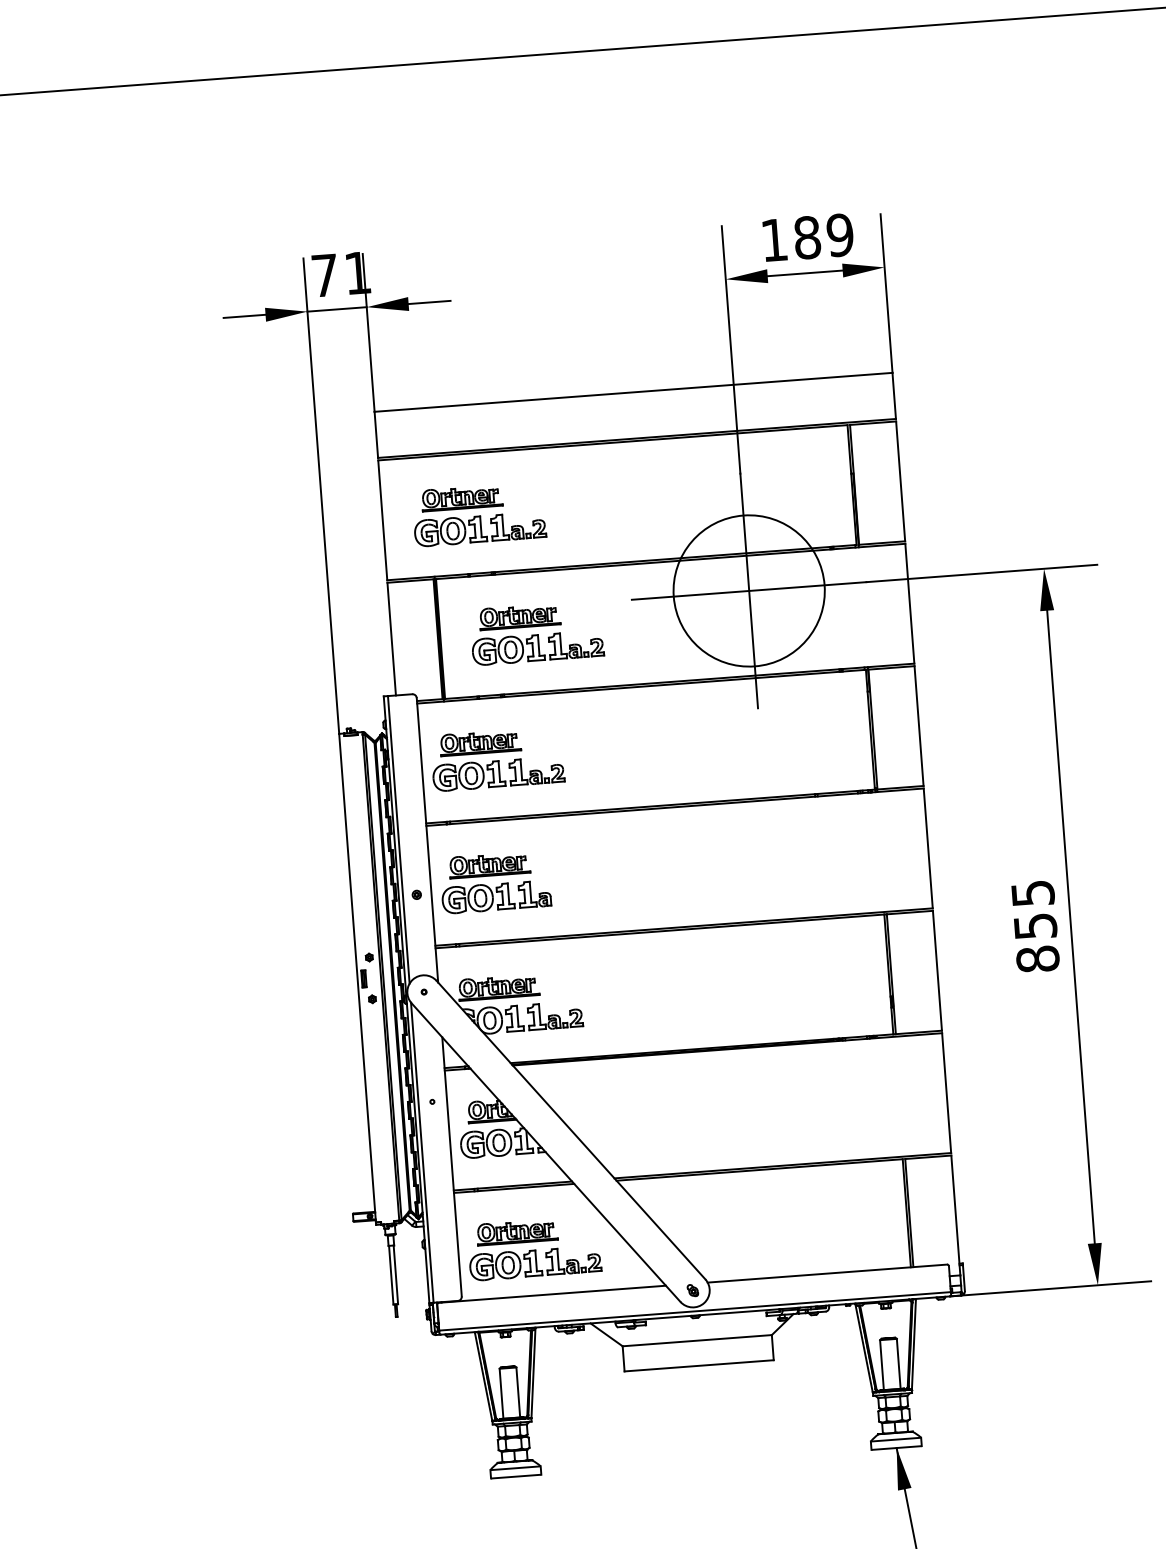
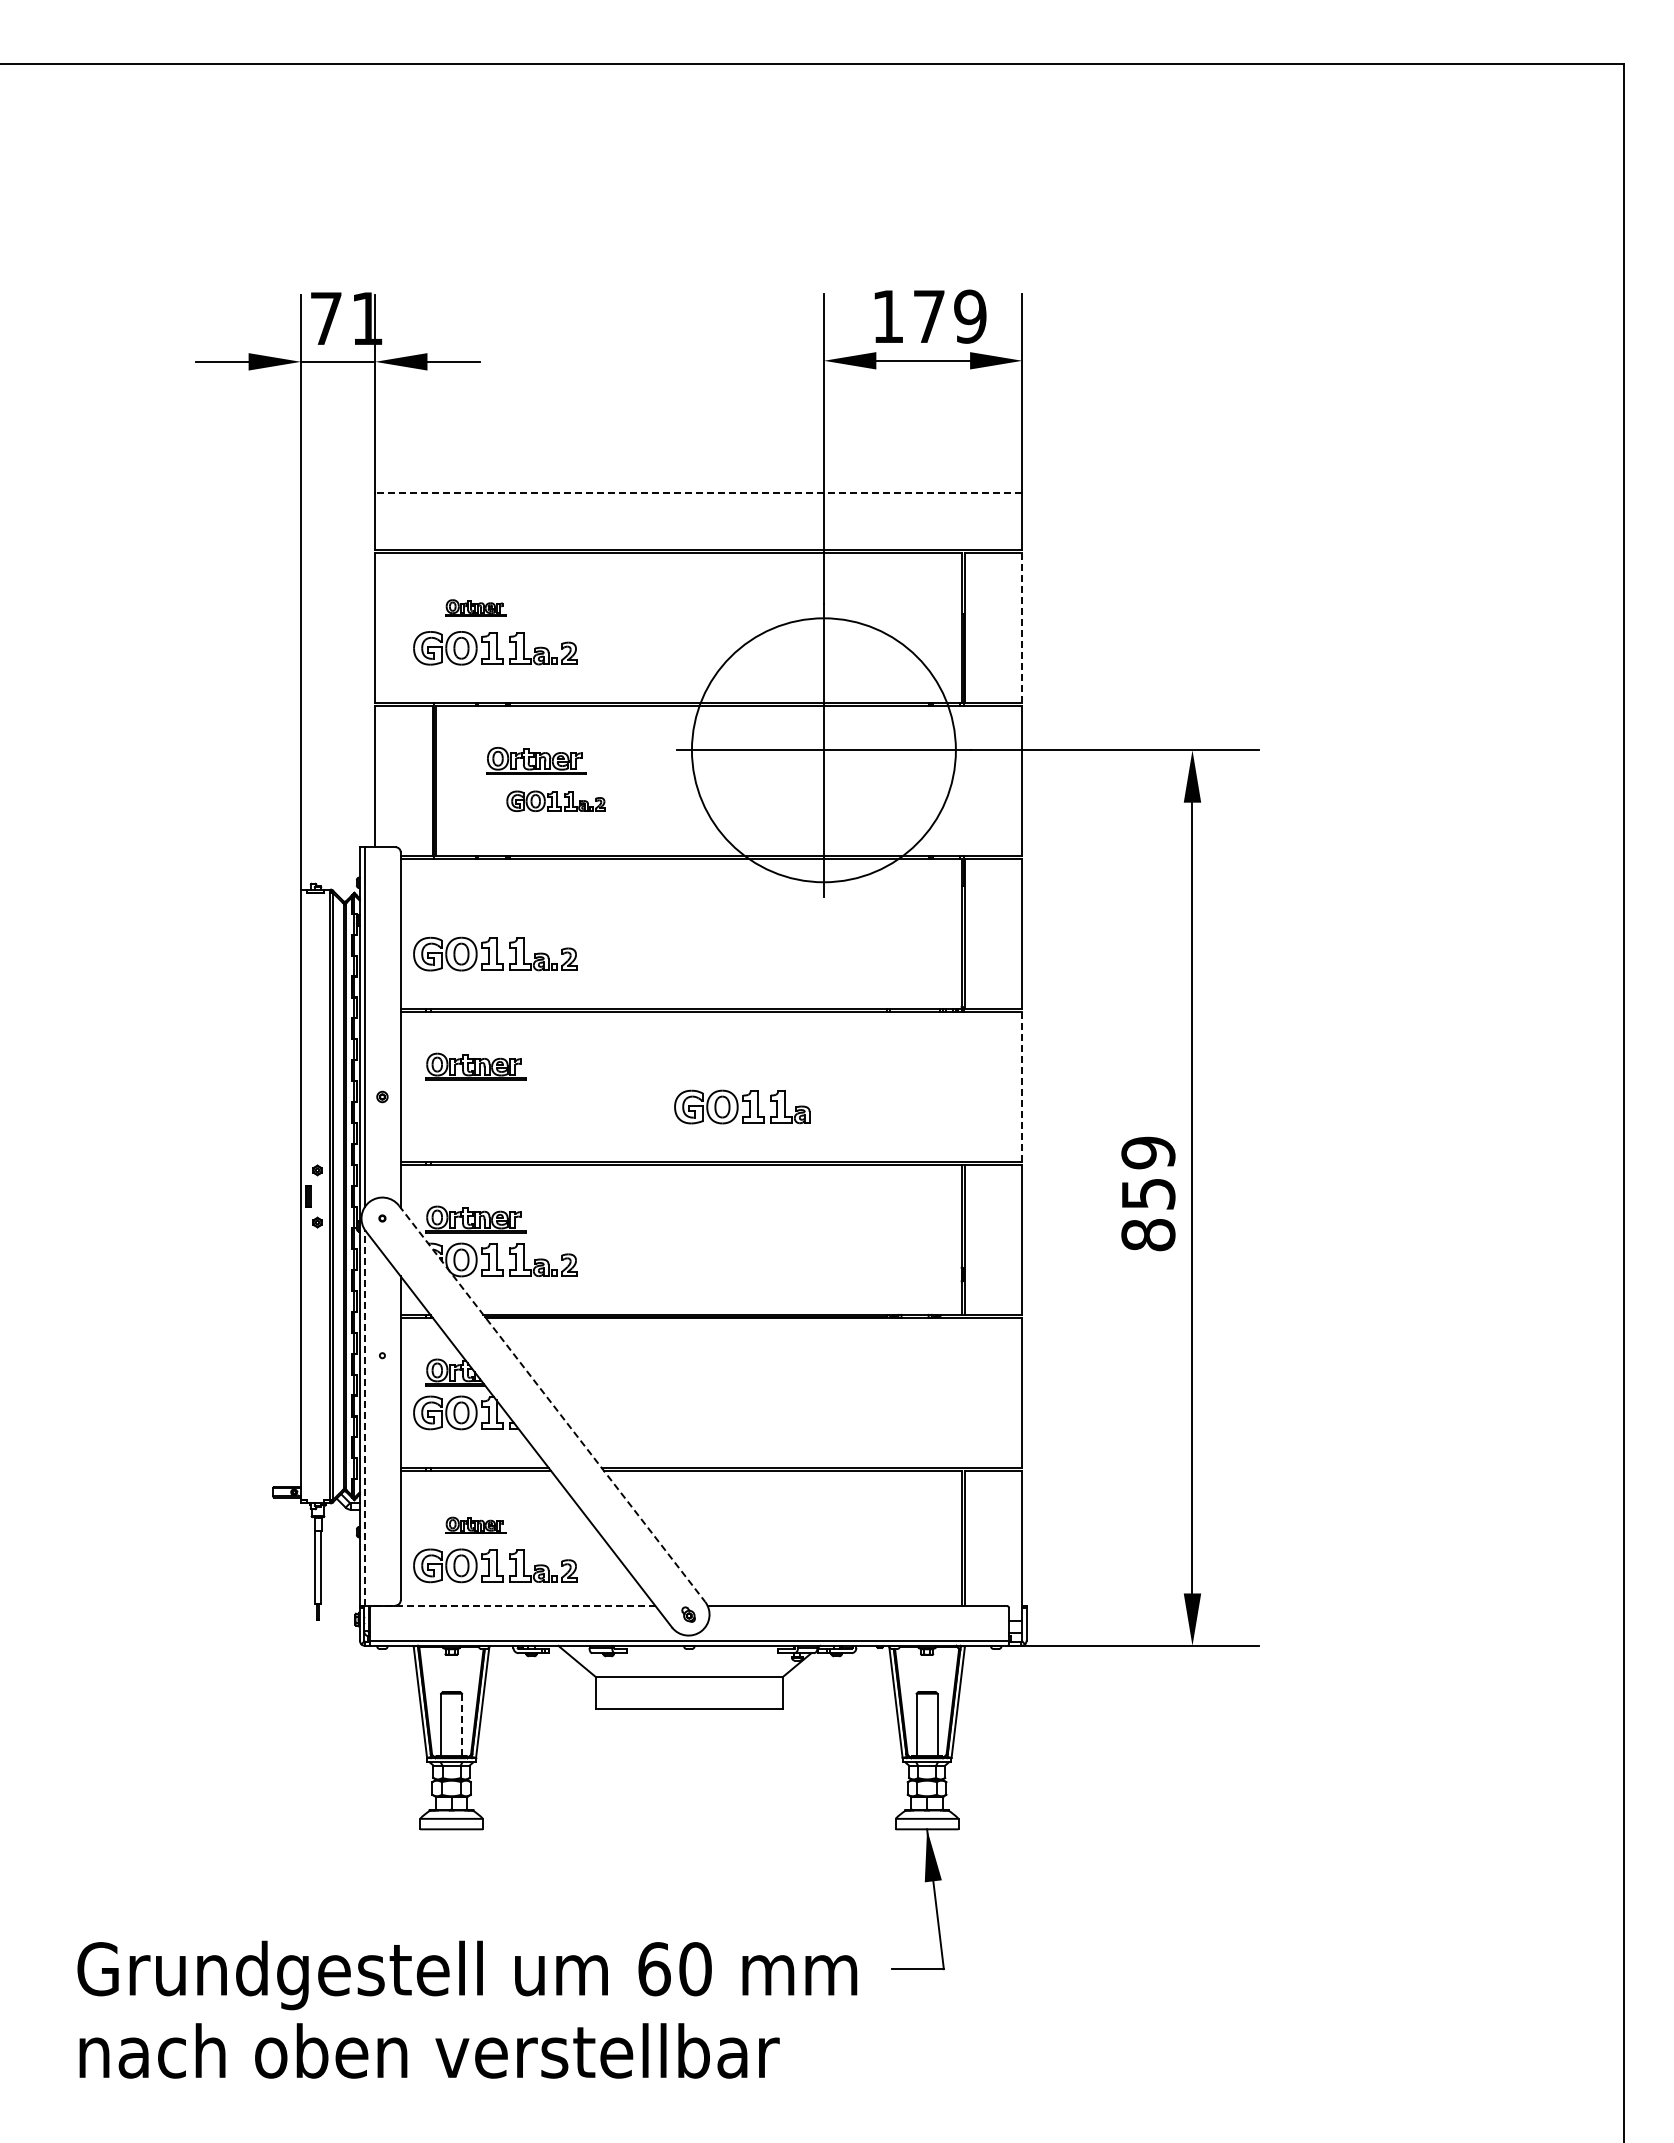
text: (807, 237) -> (929, 316), 189 -> 179
line: (633, 392) -> (698, 492), solid -> dashed
line: (900, 481) -> (1022, 628), solid -> dashed
part: (461, 497) -> (475, 607), size x0.6
circle: (748, 591) -> (823, 750), size x1.4
part: (537, 648) -> (555, 801), size x0.6
part: (480, 742) -> (475, 913), removed
line: (928, 848) -> (1022, 1087), solid -> dashed
text: (1033, 893) -> (1148, 1152), 855 -> 859
part: (496, 896) -> (742, 1106), moved
line: (571, 1130) -> (552, 1404), solid -> dashed
line: (422, 1152) -> (365, 1417), solid -> dashed
part: (517, 1232) -> (475, 1525), size x0.6
line: (552, 1294) -> (513, 1606), solid -> dashed
line: (518, 1392) -> (462, 1725), solid -> dashed

